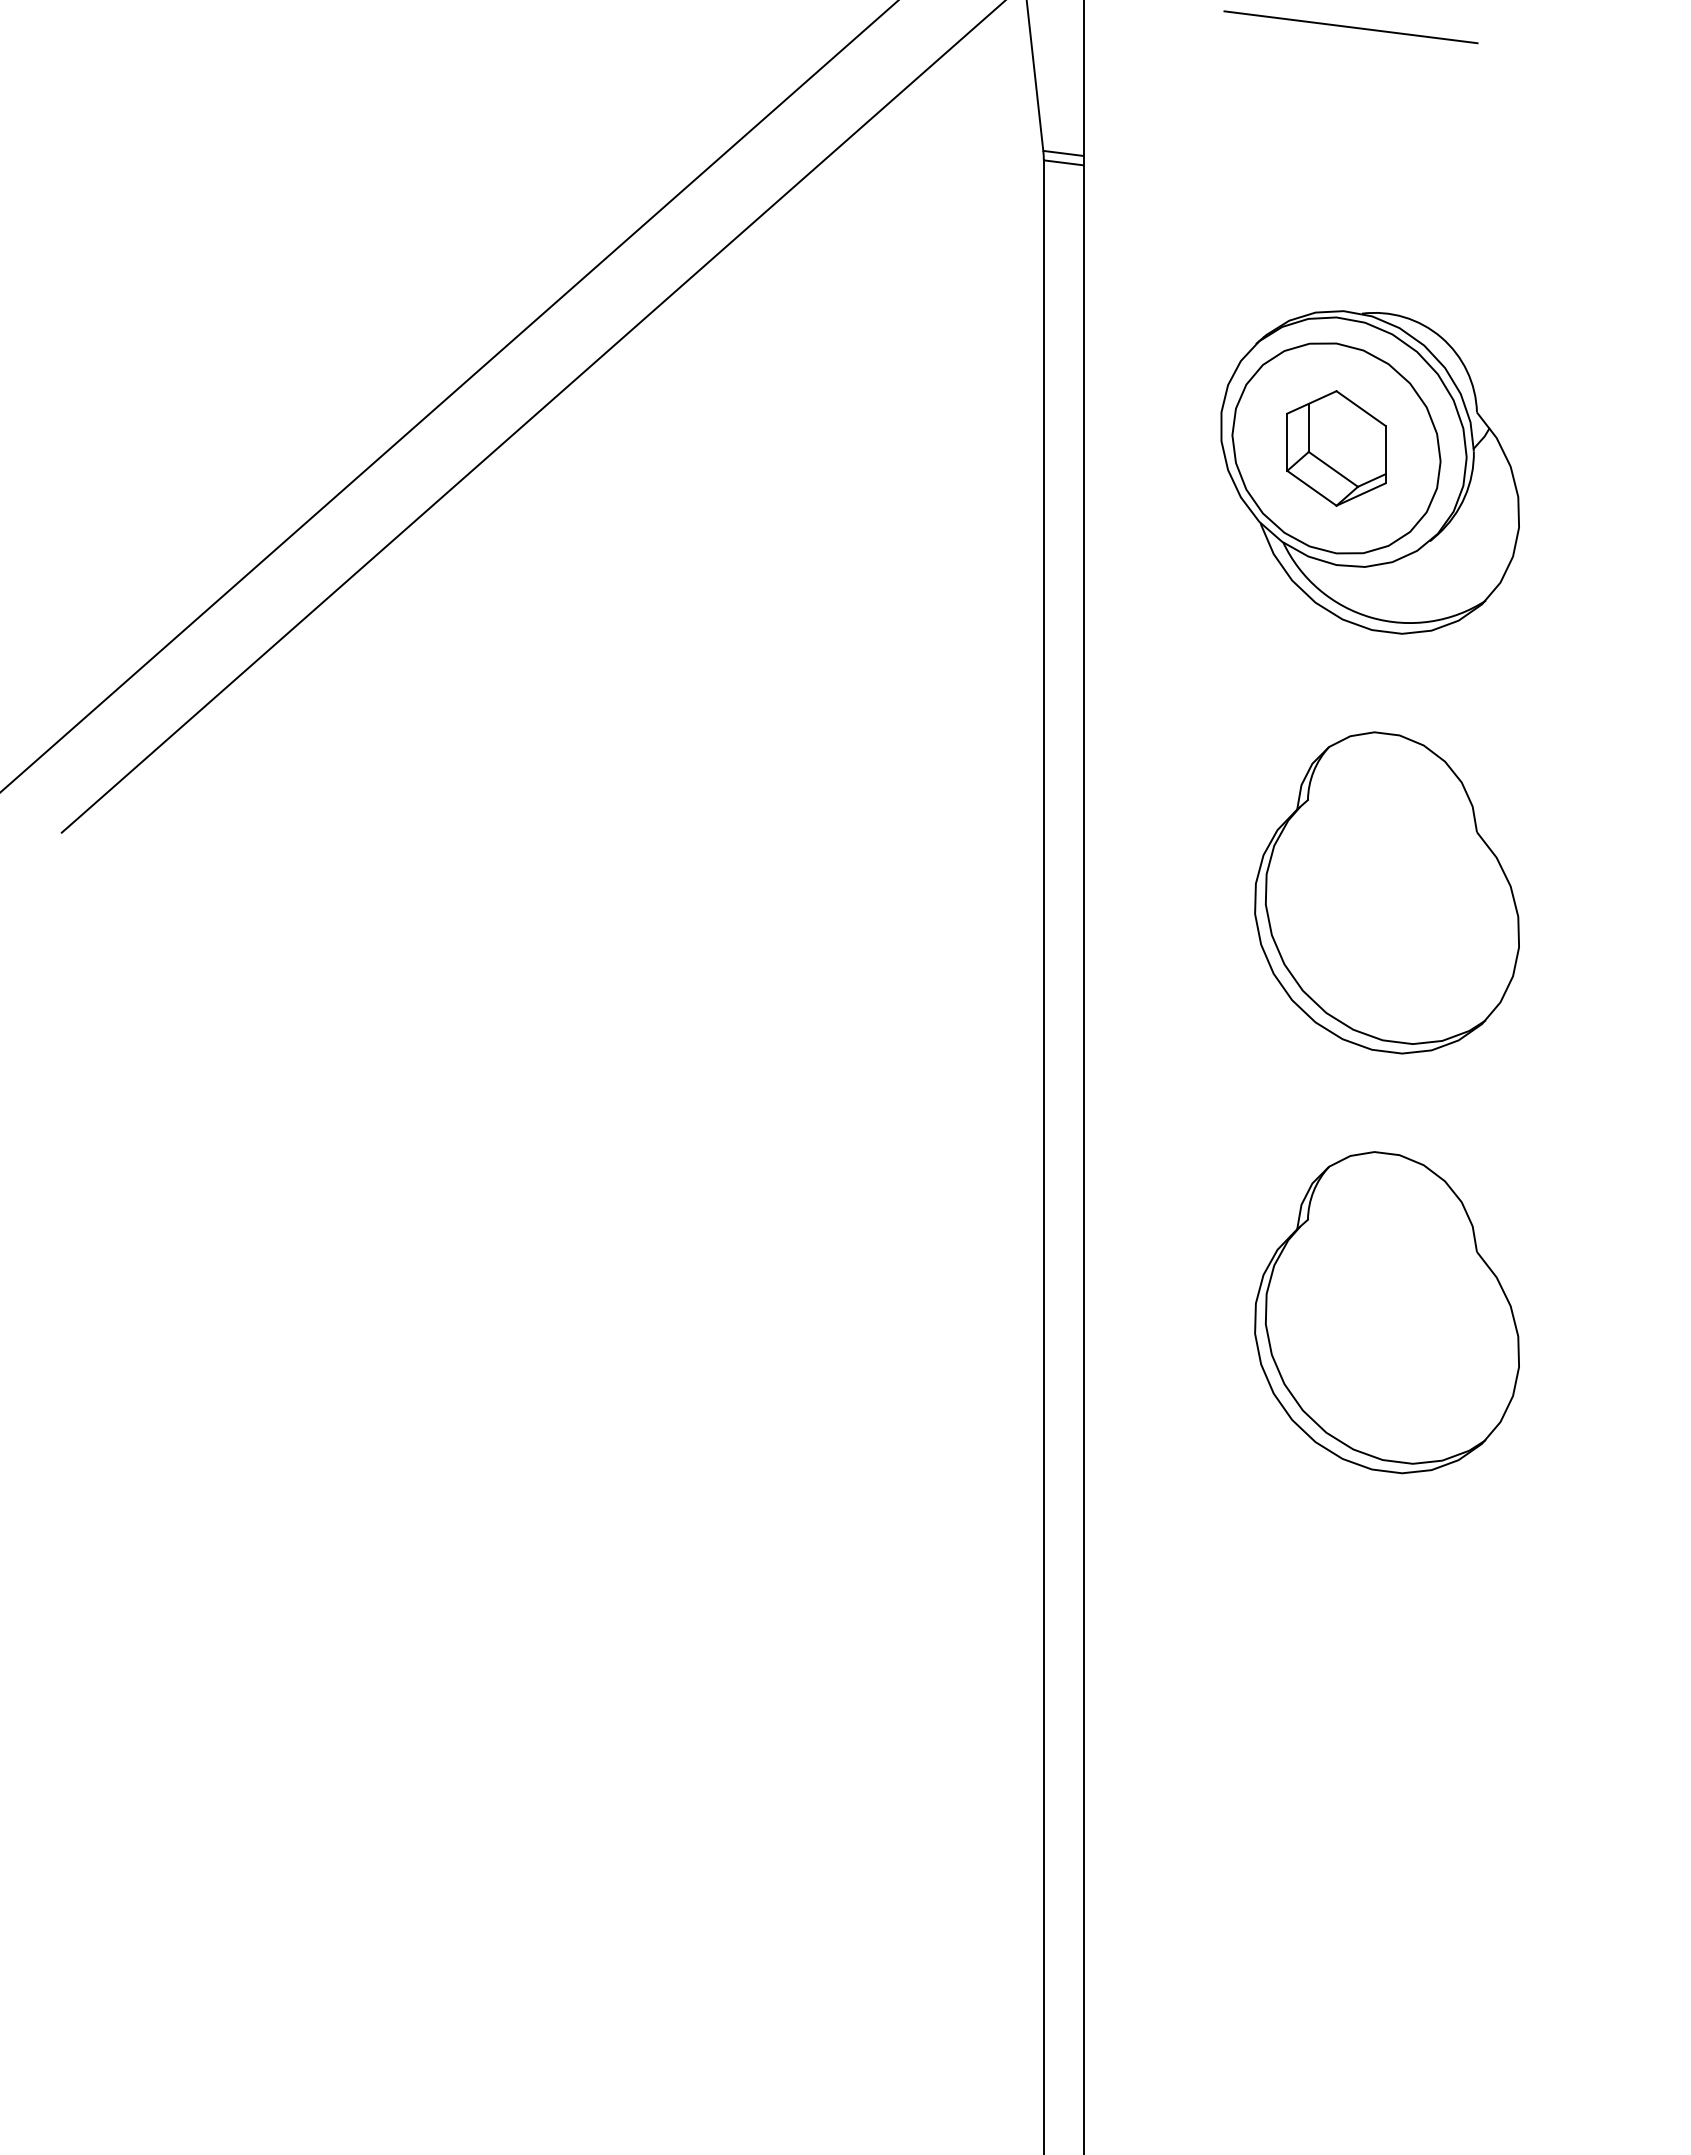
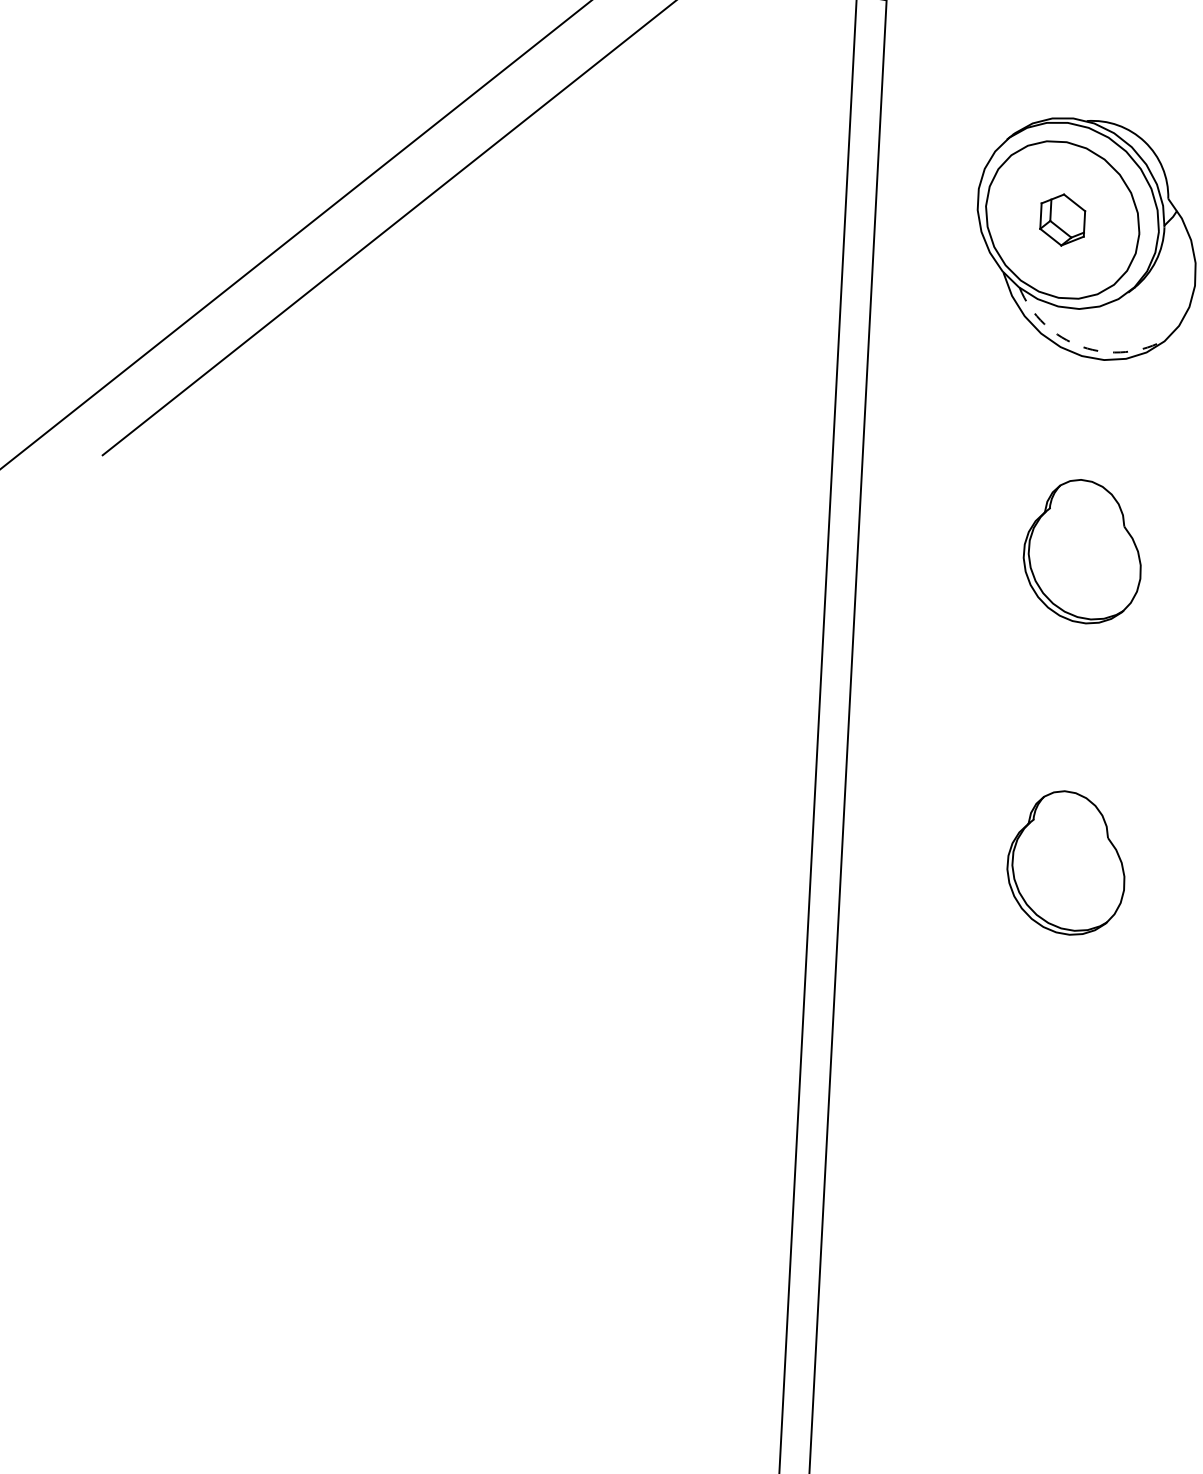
part: (1336, 448) -> (1062, 220), size x0.6
arc: (1371, 617) -> (1082, 346), solid -> dashed
part: (1386, 892) -> (1082, 551), size x0.6
part: (1386, 1312) -> (1066, 862), size x0.6

